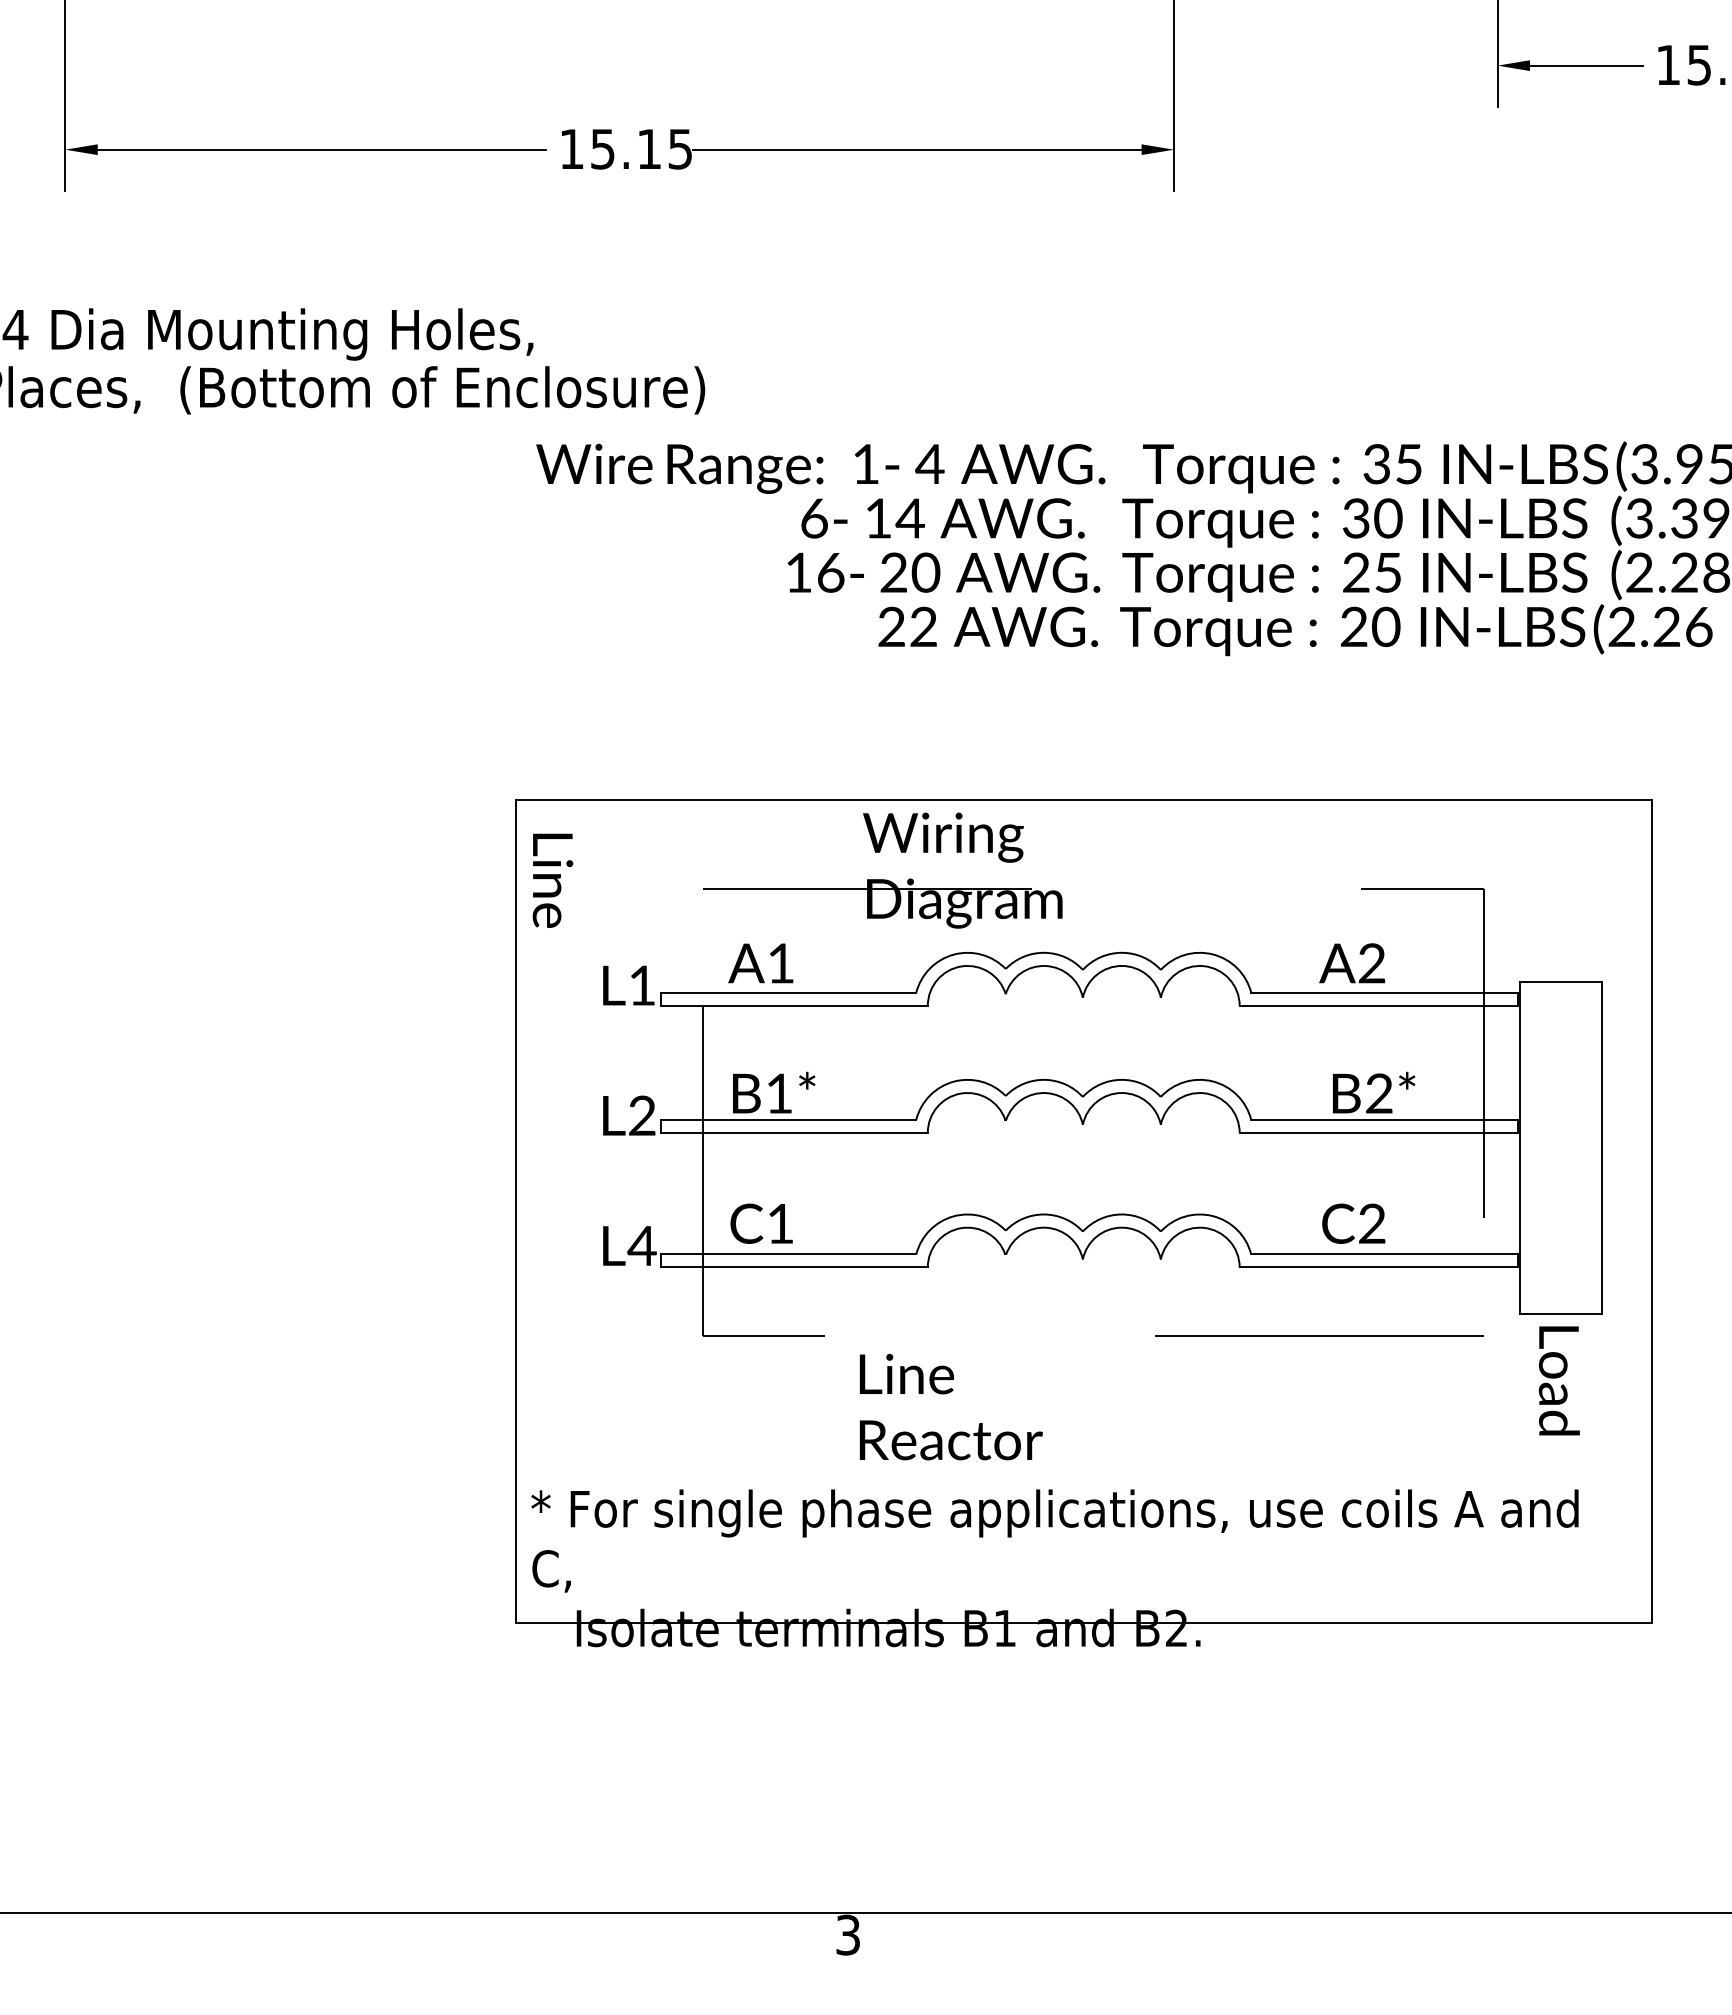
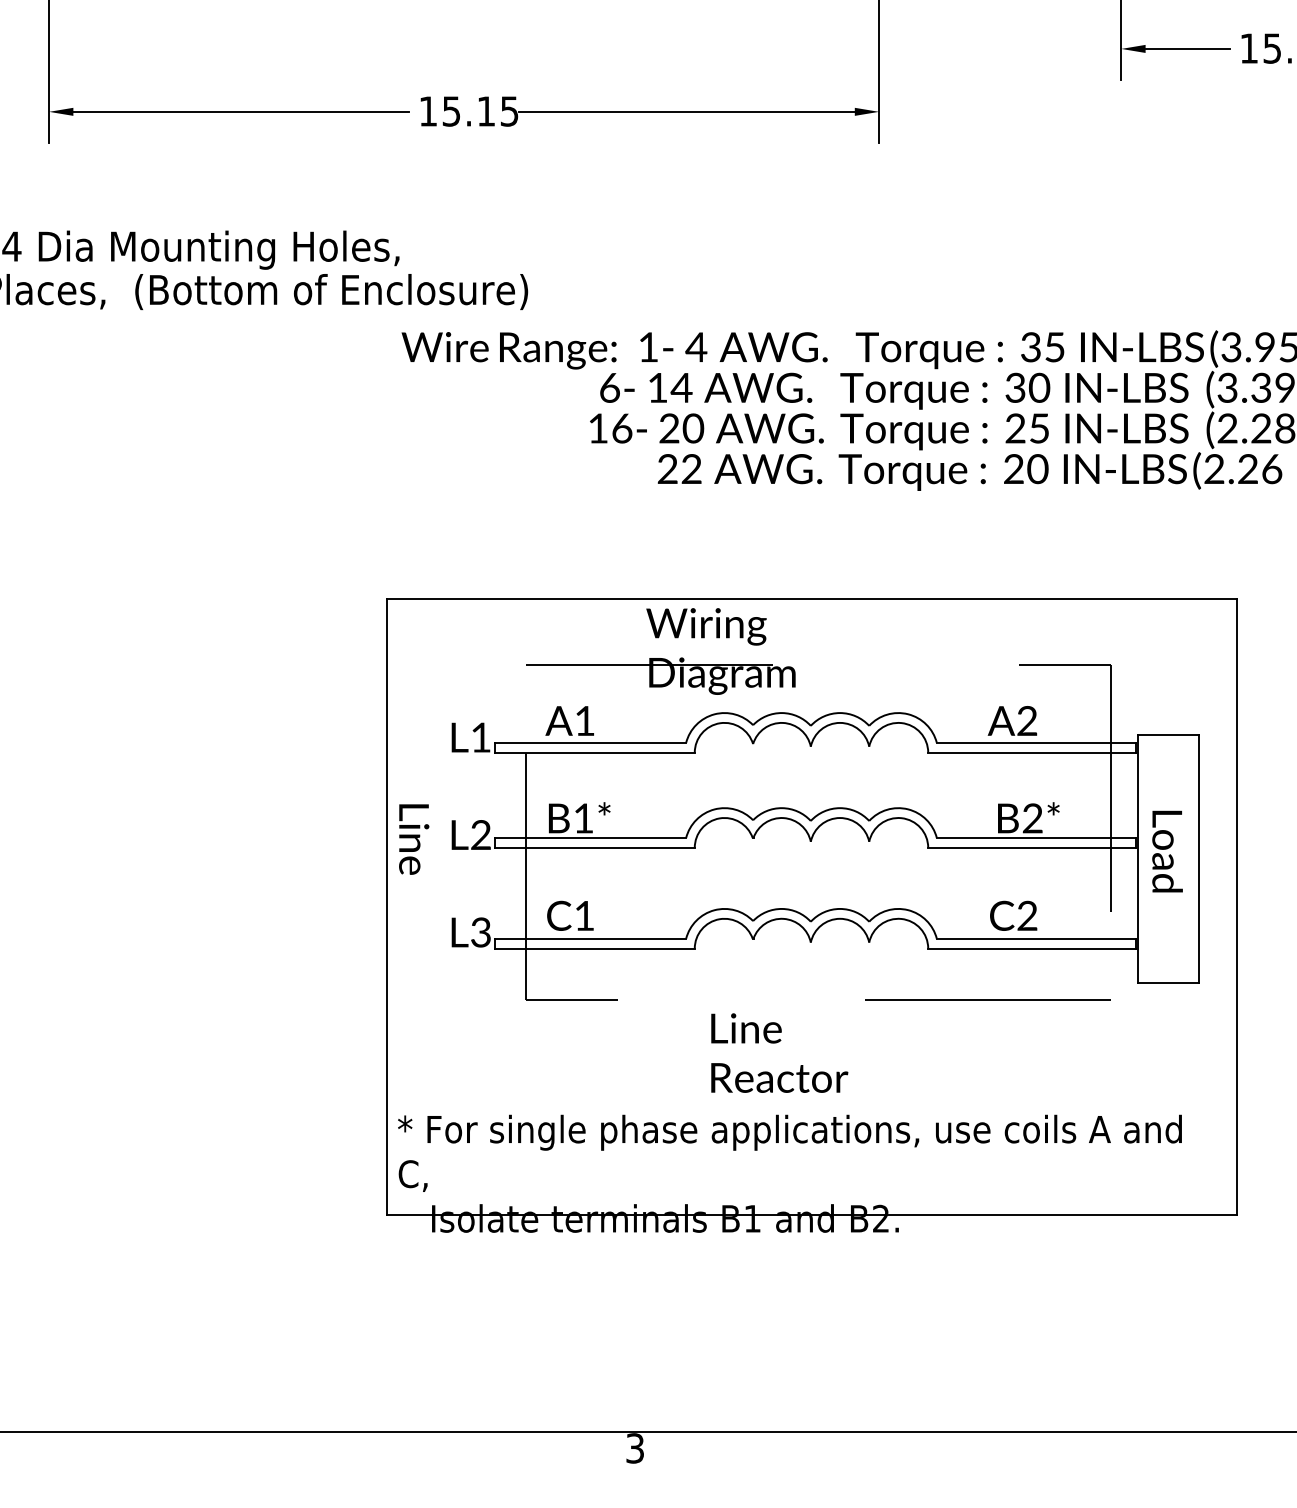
text: (552, 880) -> (413, 839), moved
text: (641, 1245) -> (480, 932), L4 -> L3
text: (1558, 1380) -> (1166, 851), moved
text: (950, 1406) -> (779, 1052), moved

